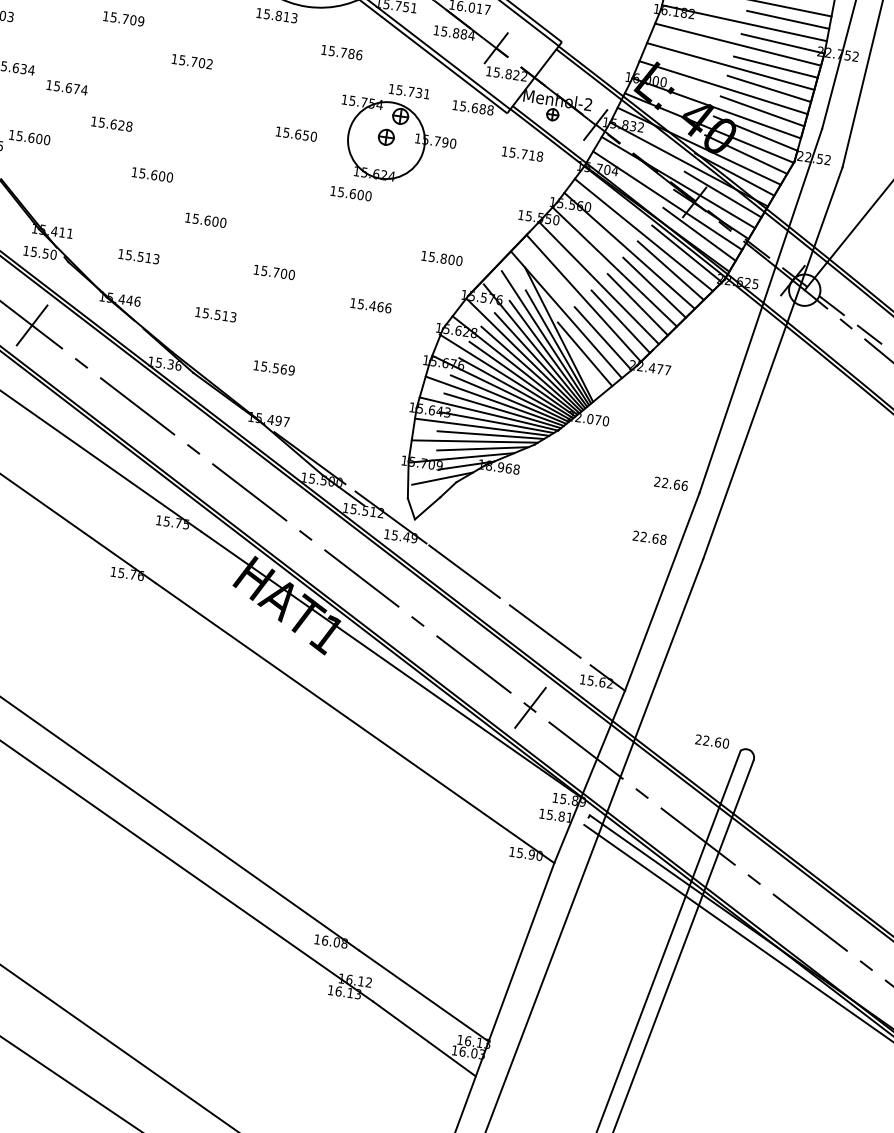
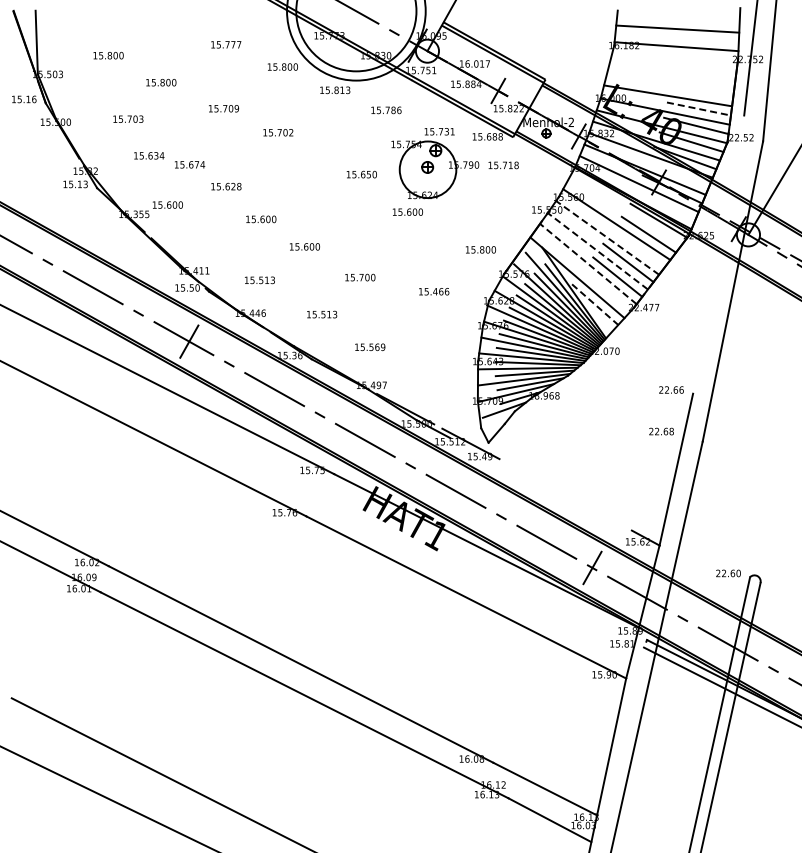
line: (787, 19) -> (707, 39), removed
line: (737, 43) -> (673, 62), removed
line: (782, 43) -> (706, 57), removed
line: (730, 66) -> (670, 79), removed
line: (775, 67) -> (703, 75), removed
line: (769, 88) -> (701, 91), removed
line: (761, 111) -> (698, 109), solid -> dashed
text: (522, 154) -> (503, 165), moved
line: (722, 194) -> (678, 173), removed
line: (699, 233) -> (665, 204), removed
line: (643, 234) -> (625, 211), removed
line: (614, 266) -> (607, 237), solid -> dashed
line: (598, 283) -> (597, 251), solid -> dashed
line: (654, 287) -> (638, 248), removed
line: (583, 299) -> (588, 264), solid -> dashed
line: (760, 310) -> (718, 254), removed
line: (602, 338) -> (606, 291), removed
line: (585, 354) -> (595, 304), solid -> dashed
line: (463, 571) -> (529, 475), removed
line: (544, 631) -> (594, 510), removed

